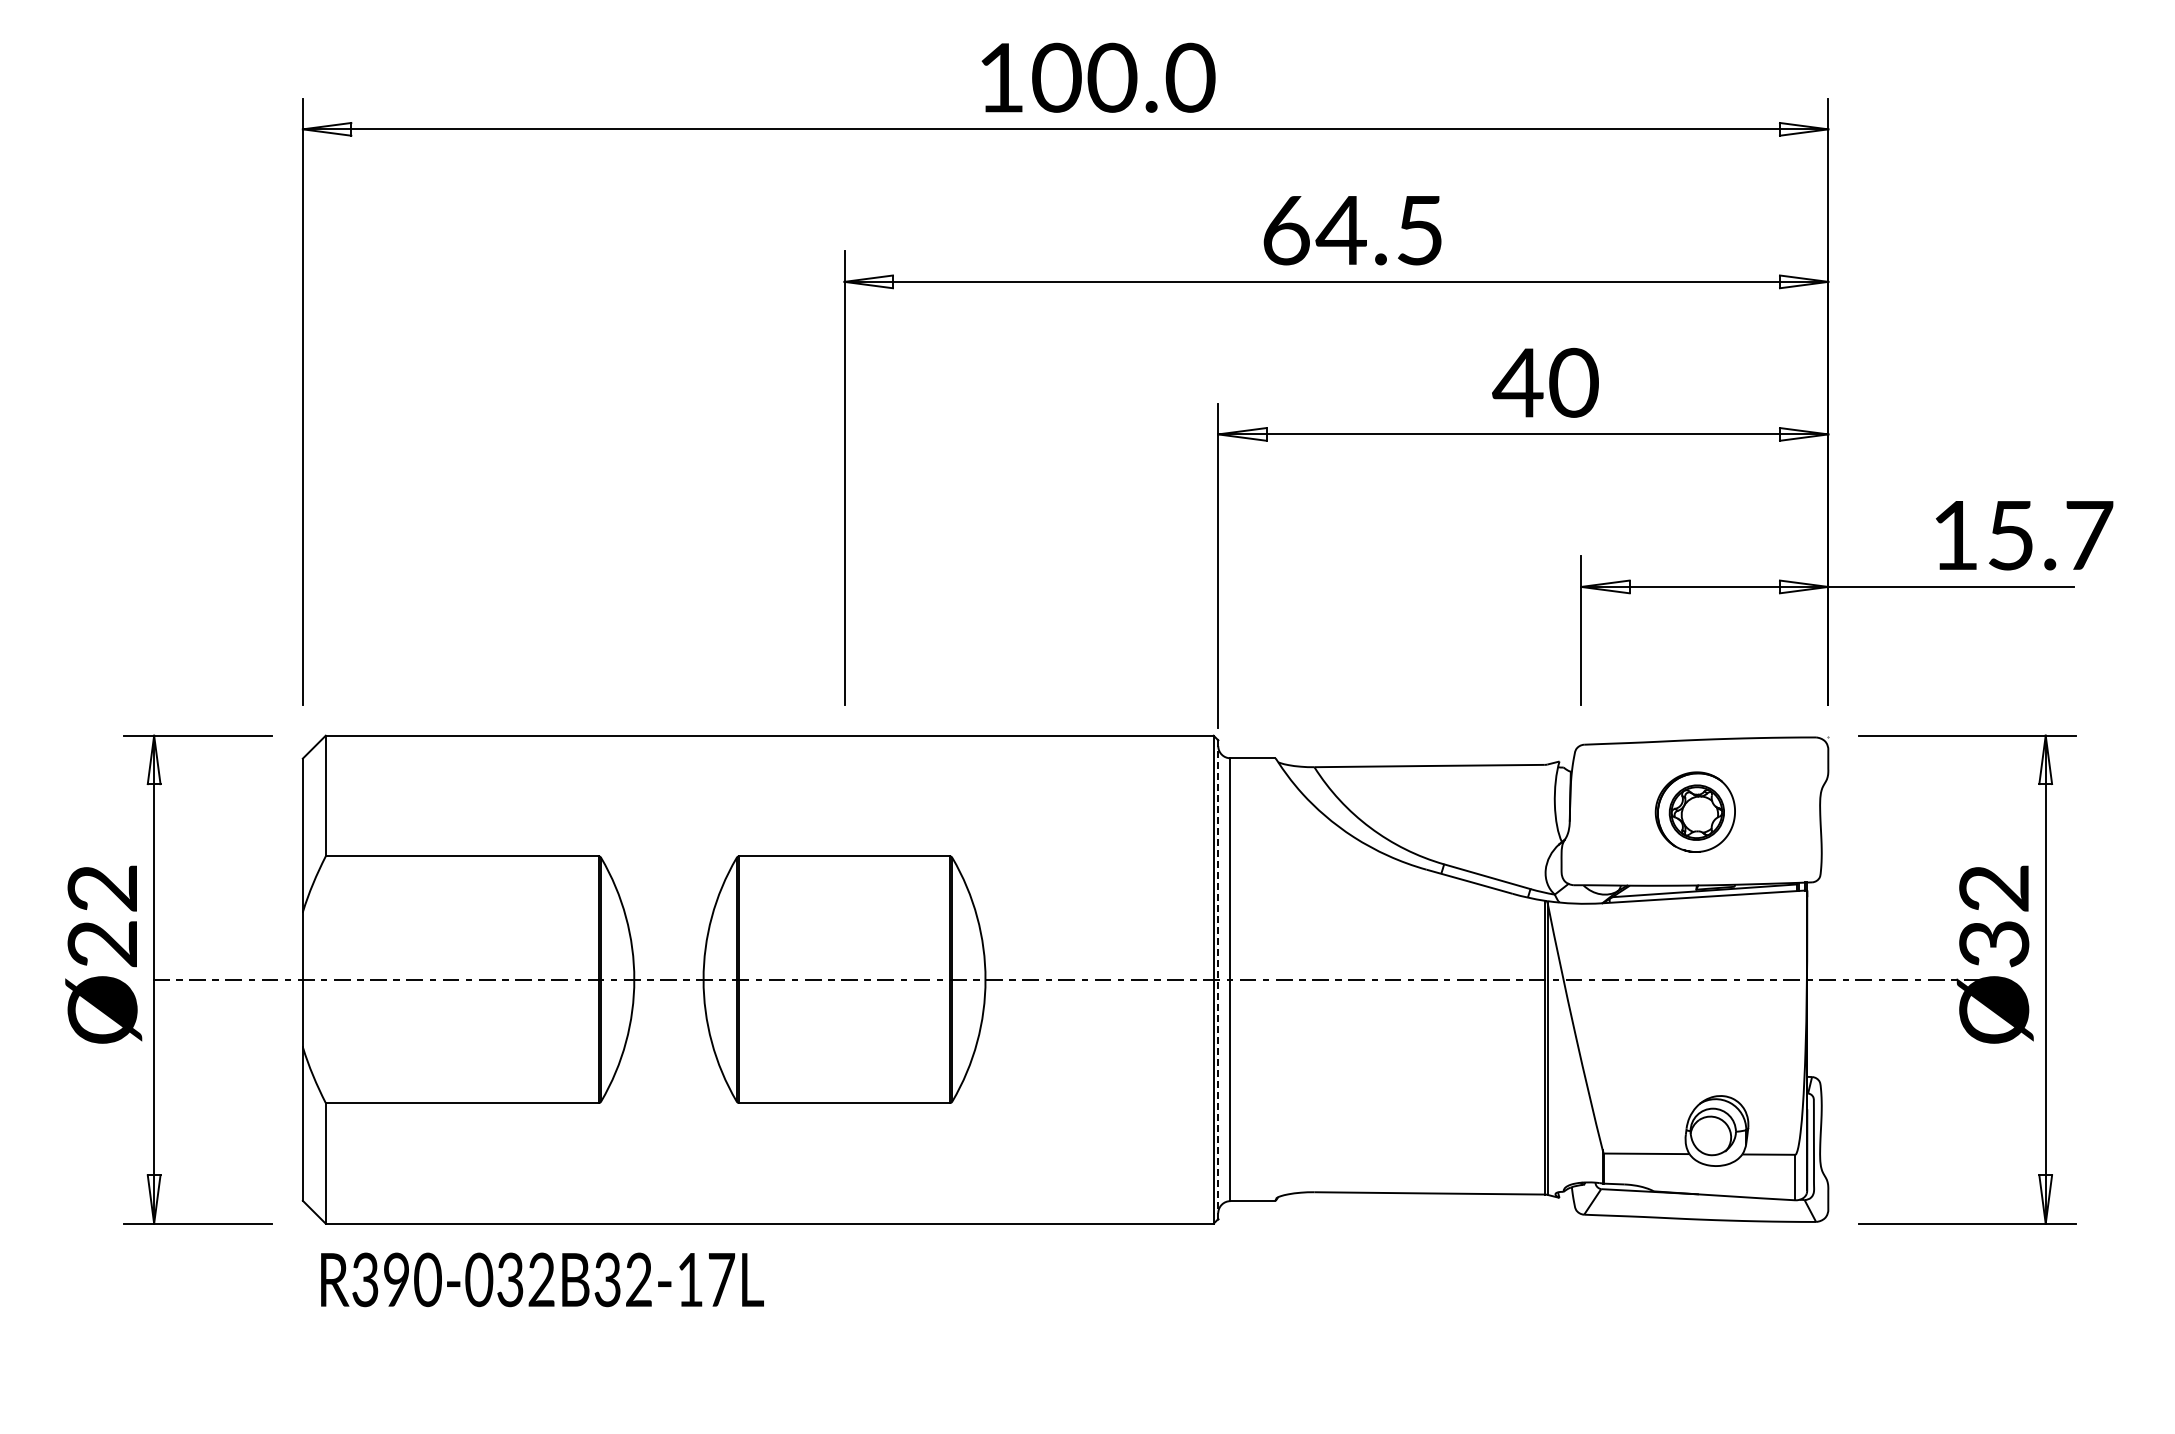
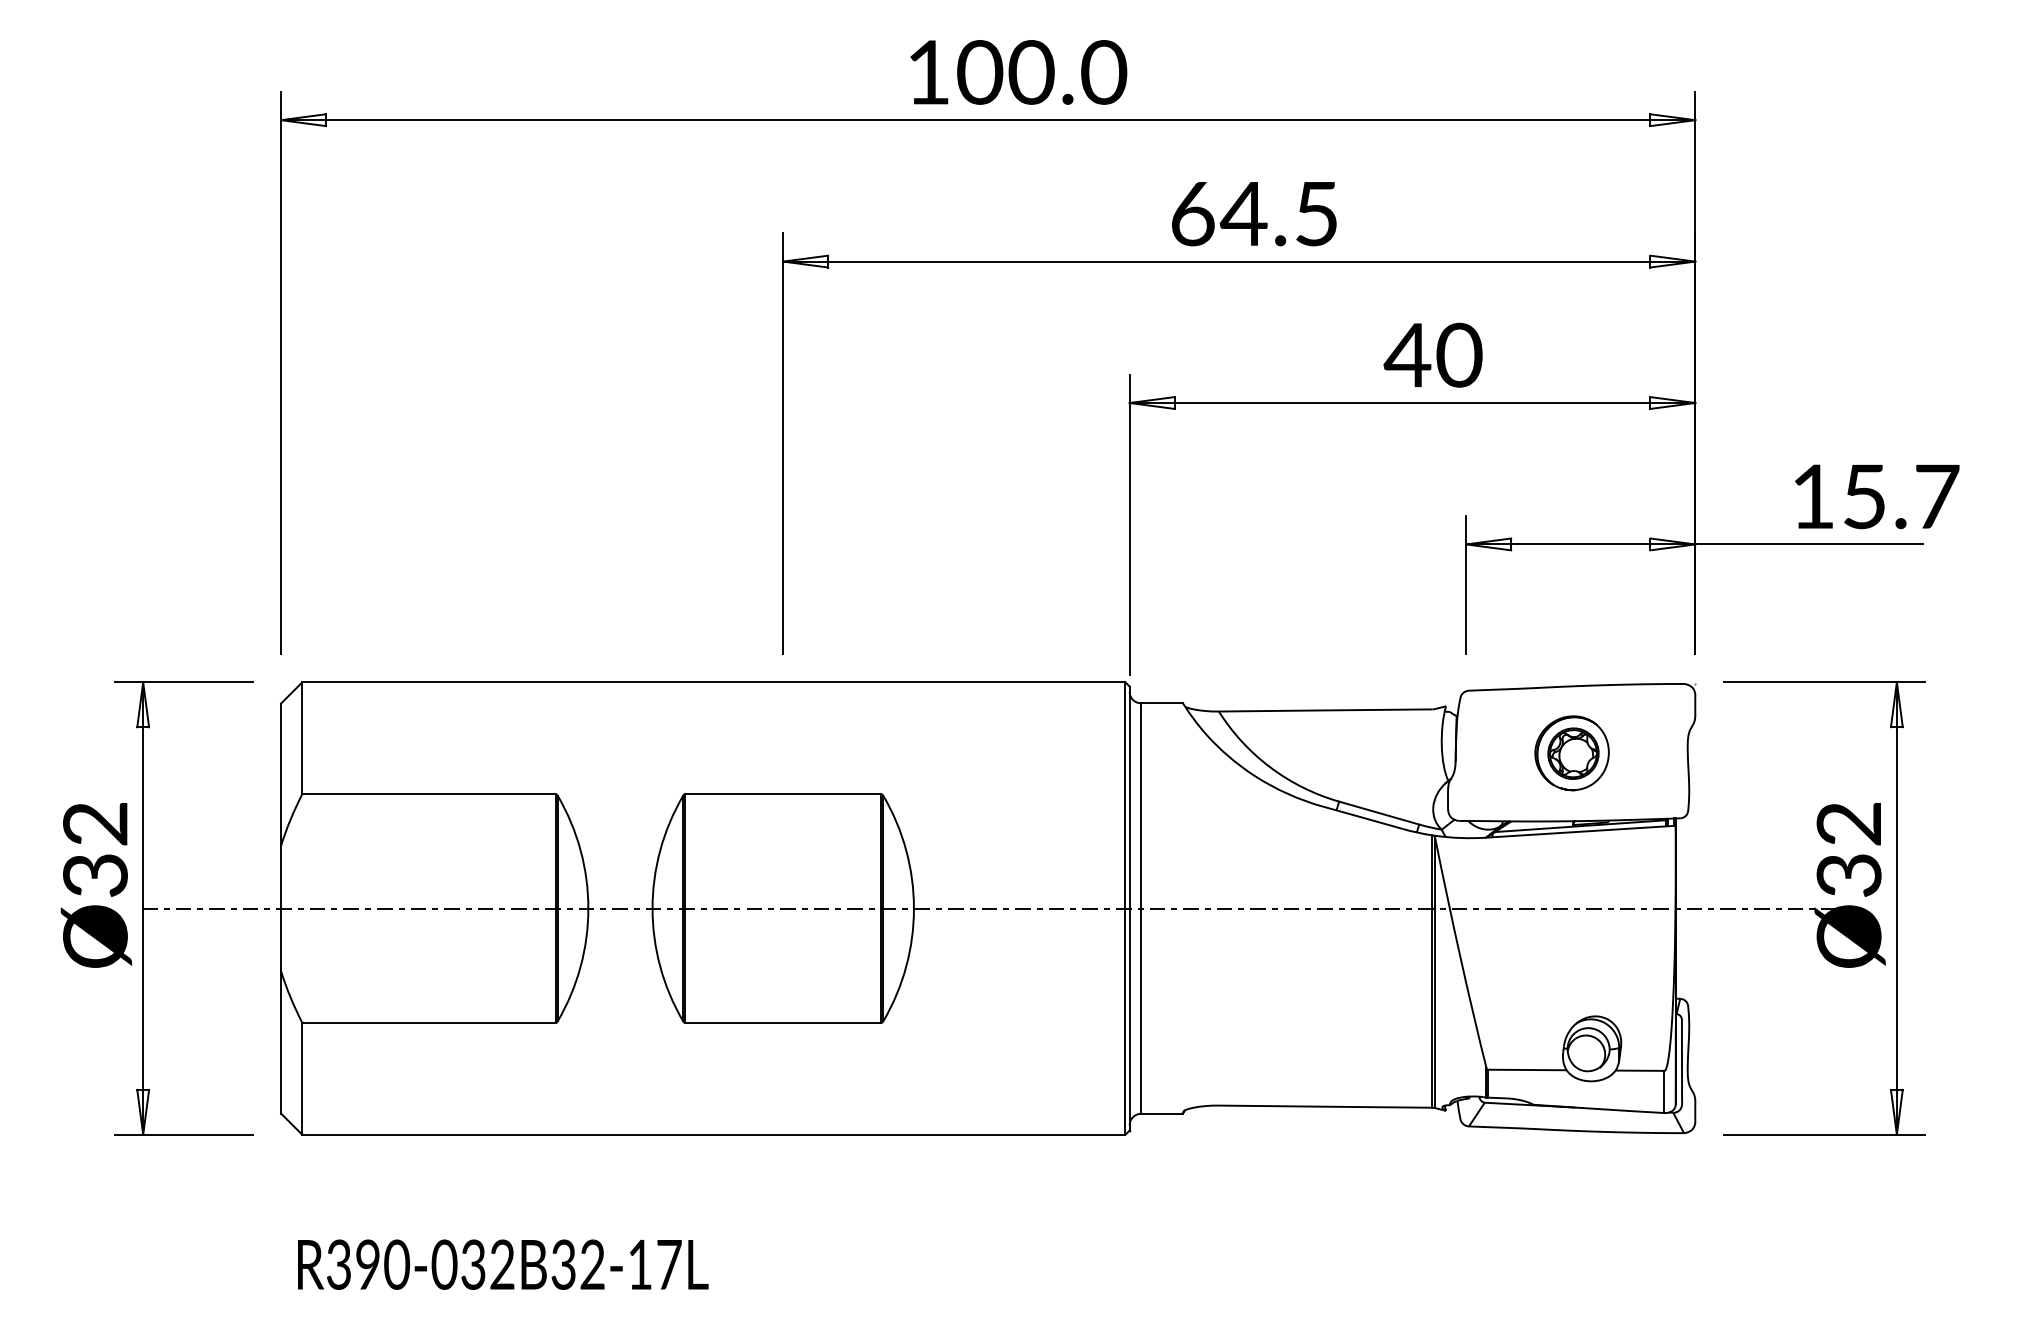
text: (102, 944) -> (95, 875), Ø22 -> Ø32
line: (1218, 980) -> (1129, 909), dashed -> solid
text: (542, 1279) -> (503, 1264), moved

